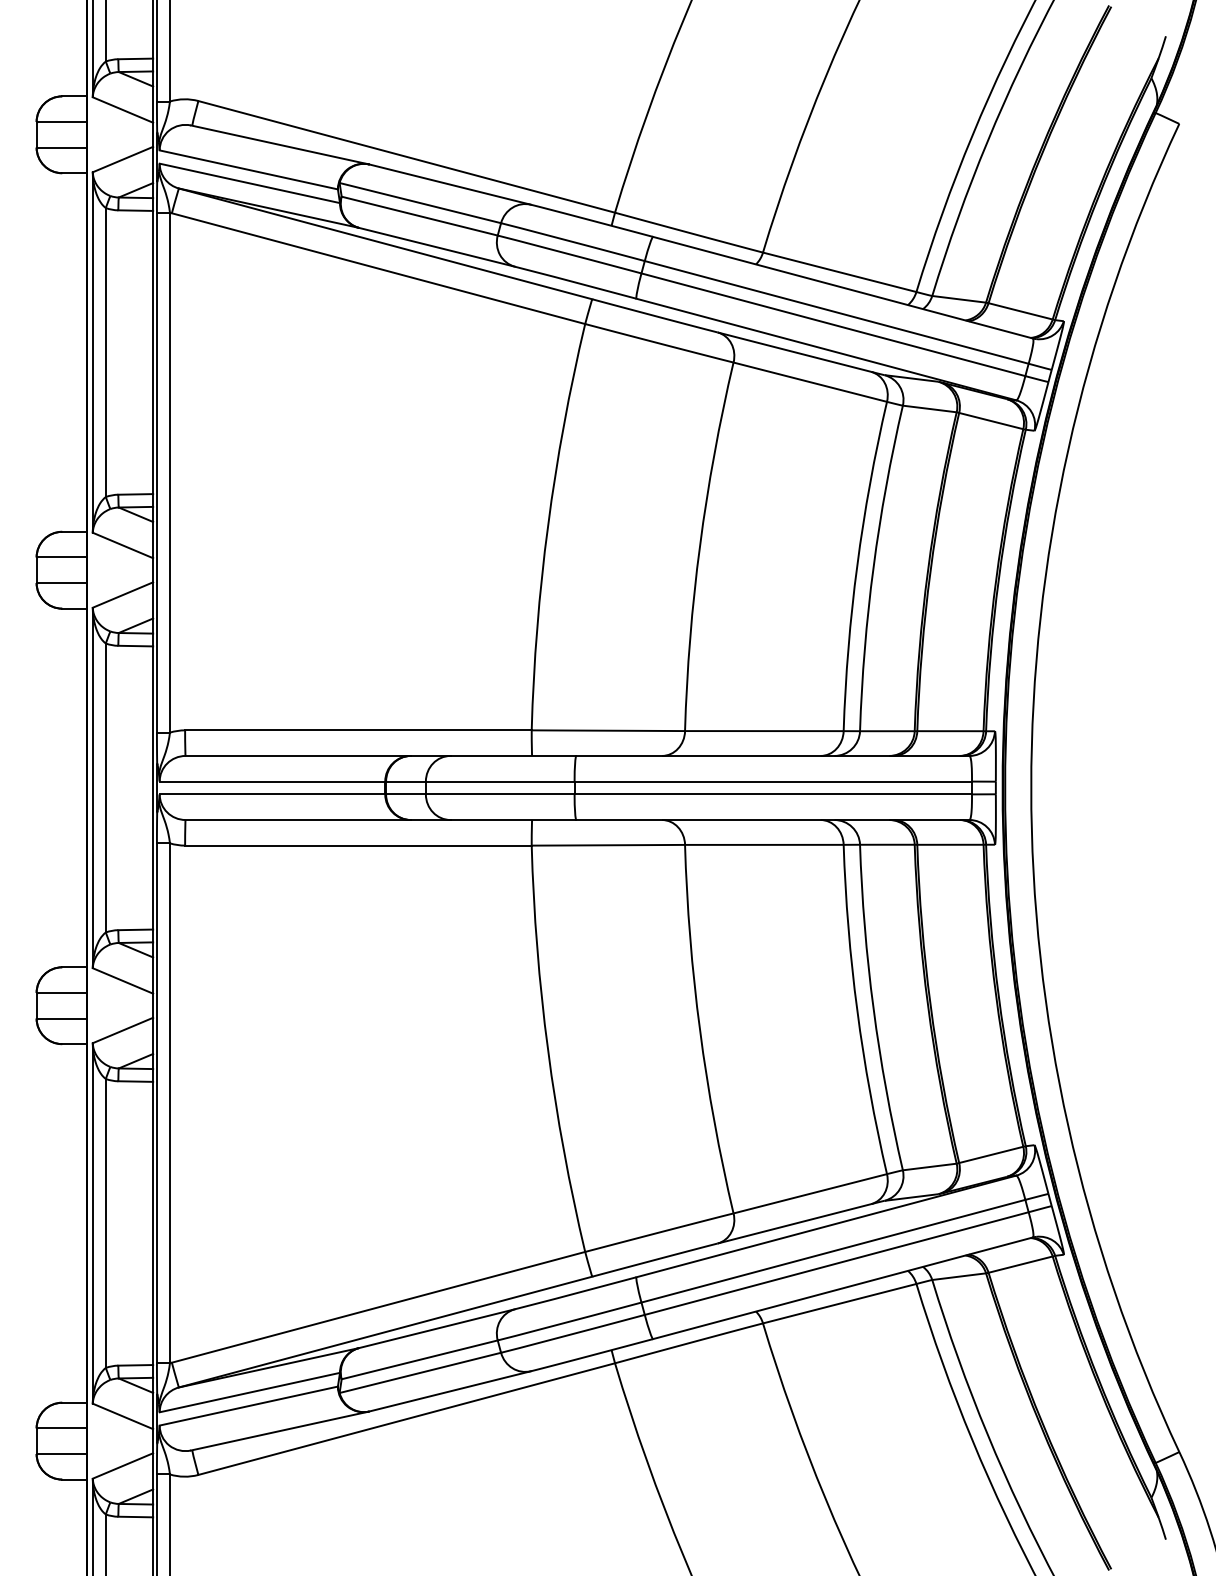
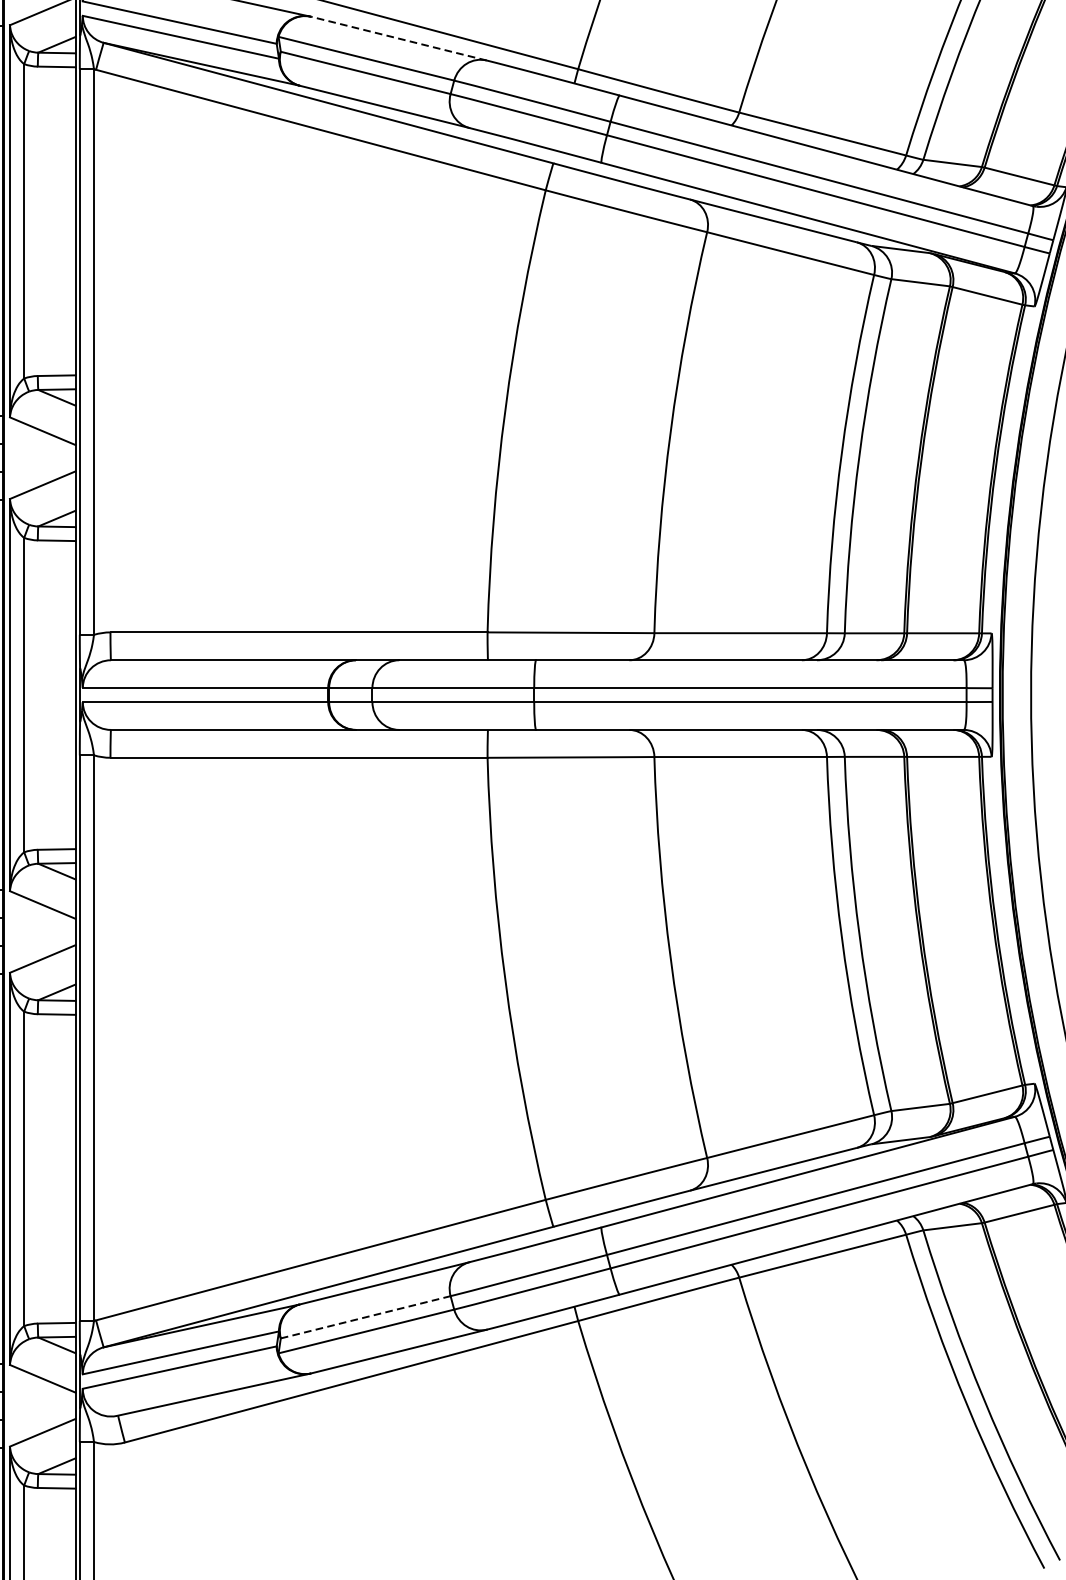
line: (449, 184) -> (398, 38), solid -> dashed
line: (420, 1359) -> (366, 1316), solid -> dashed

